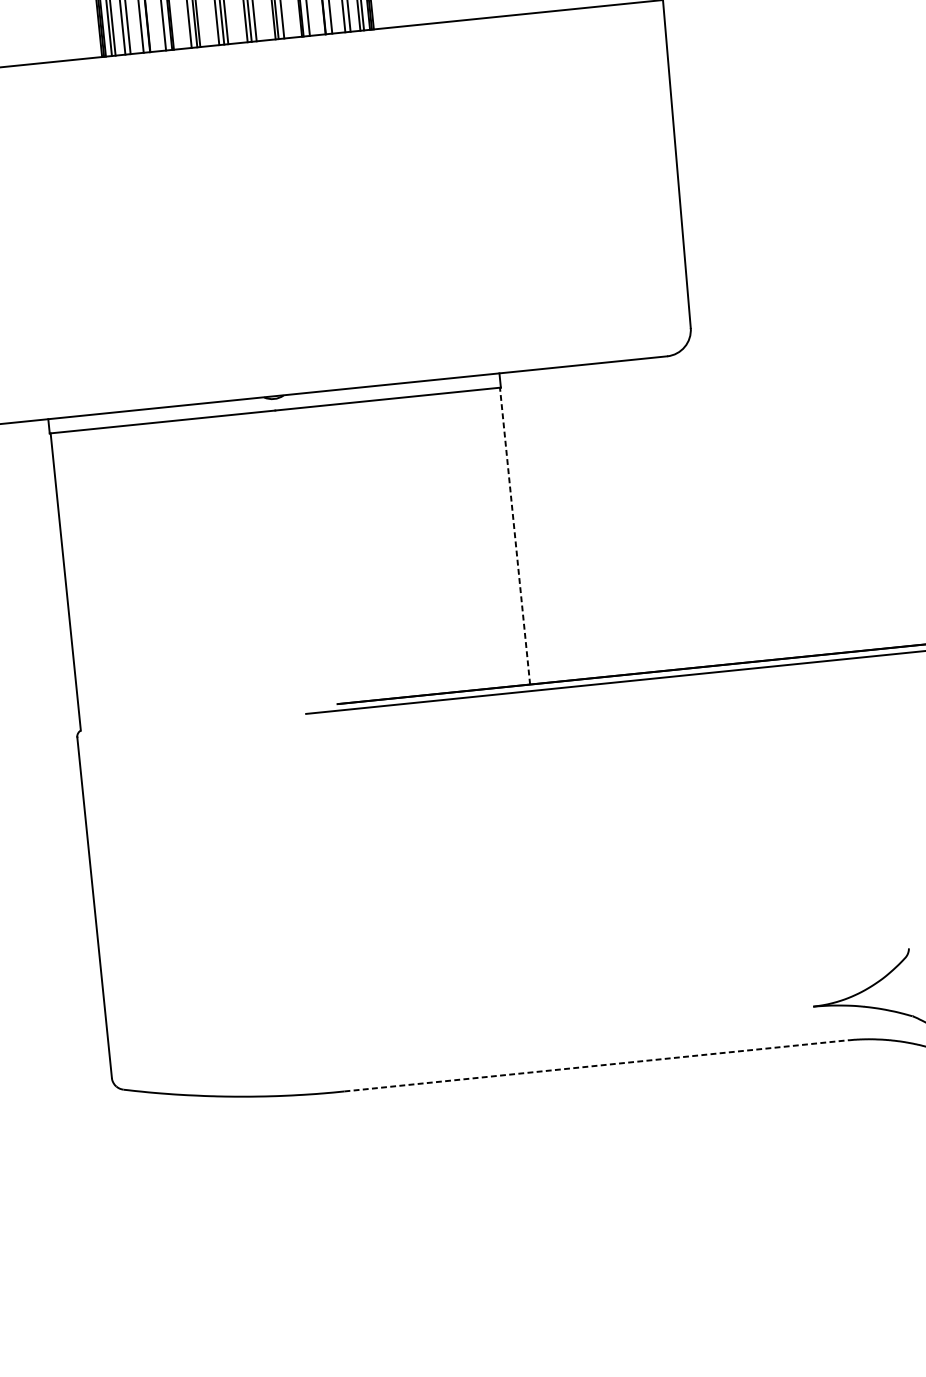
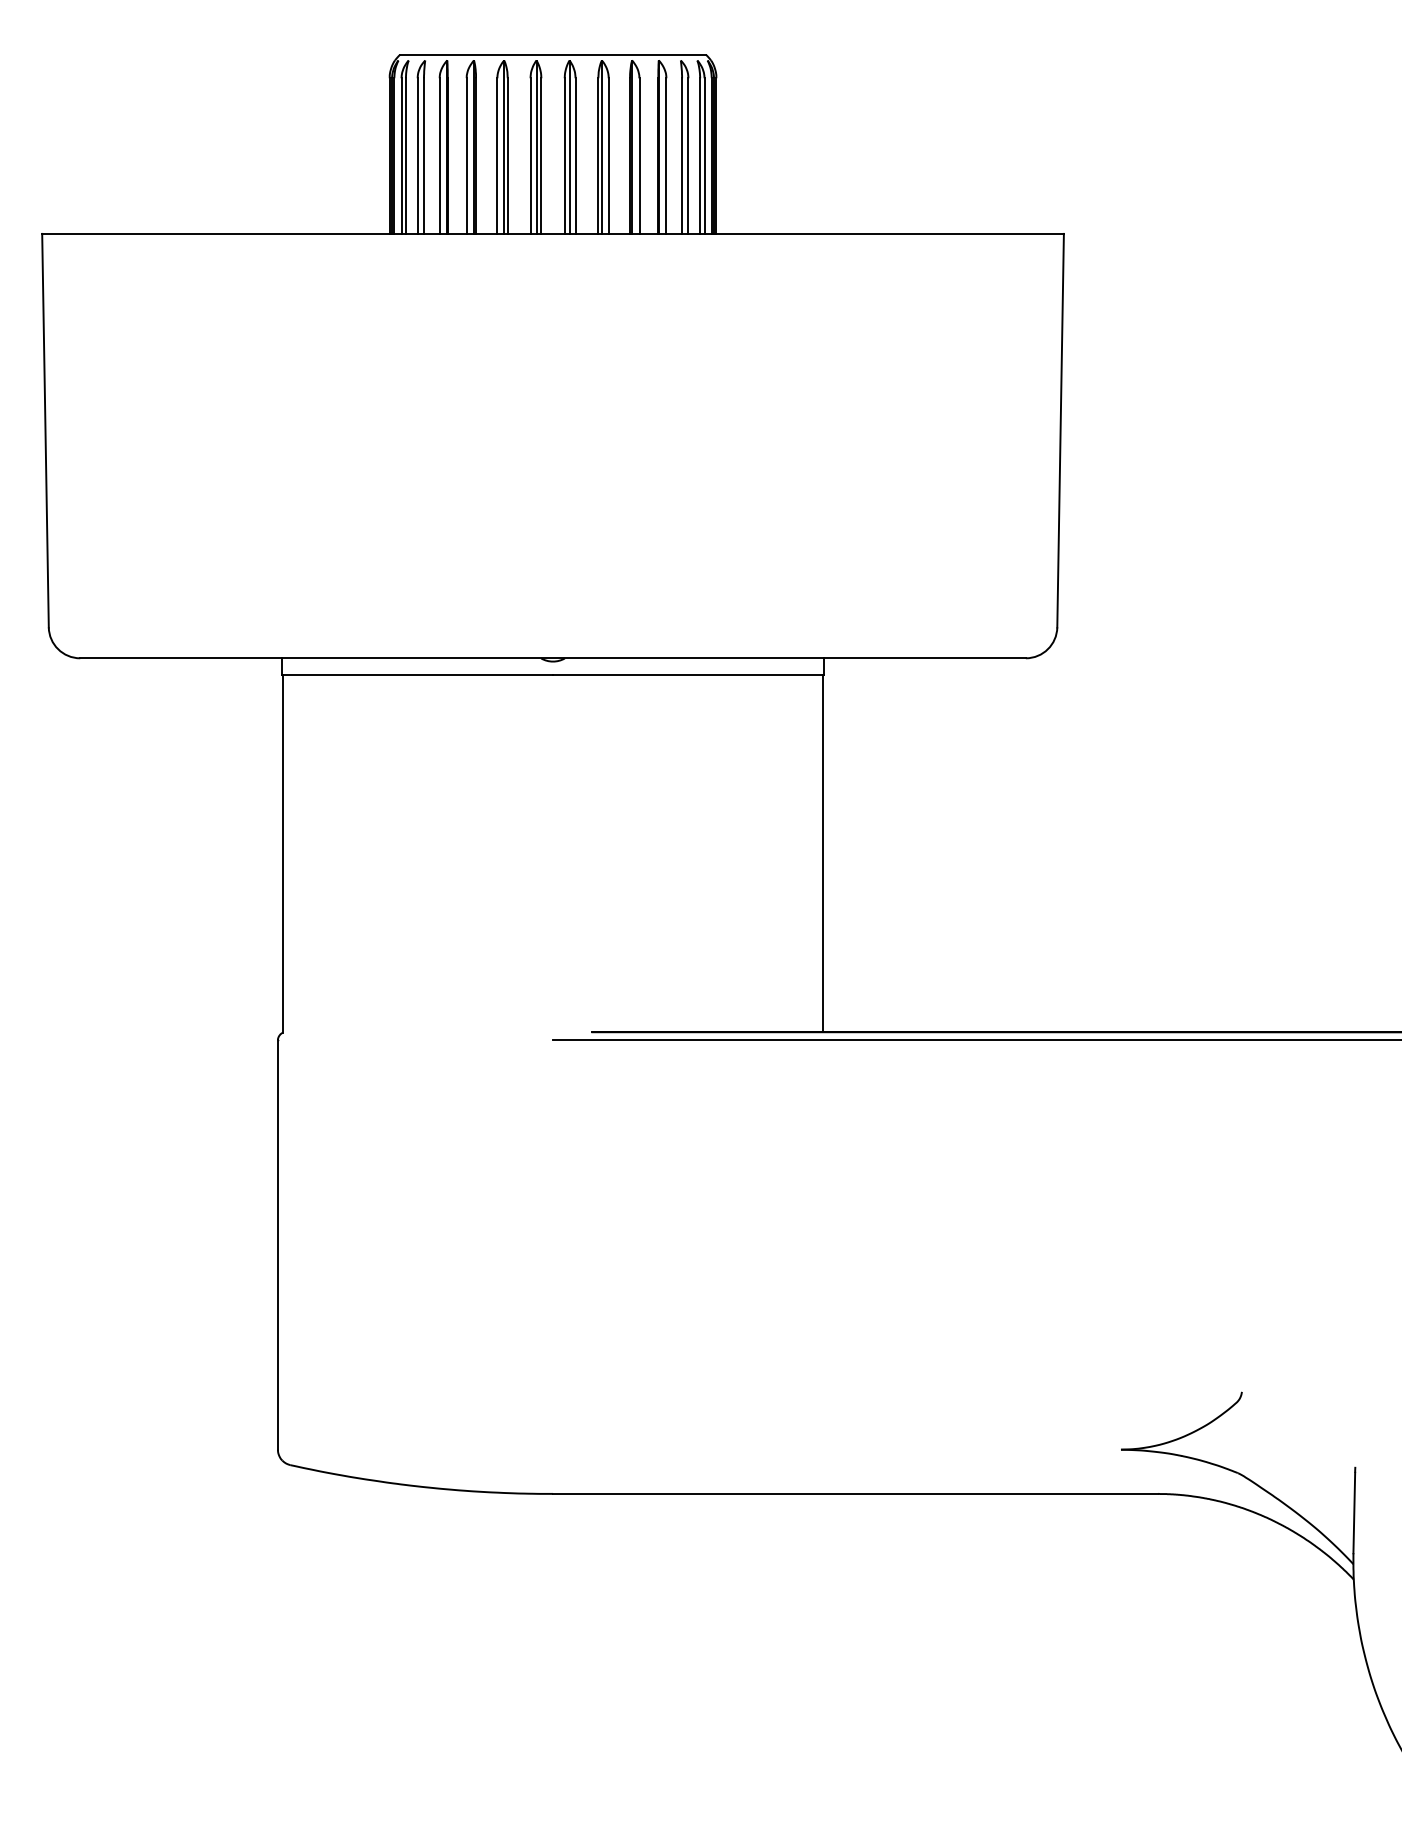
line: (515, 535) -> (823, 853), dashed -> solid
line: (596, 1065) -> (855, 1493), dashed -> solid

